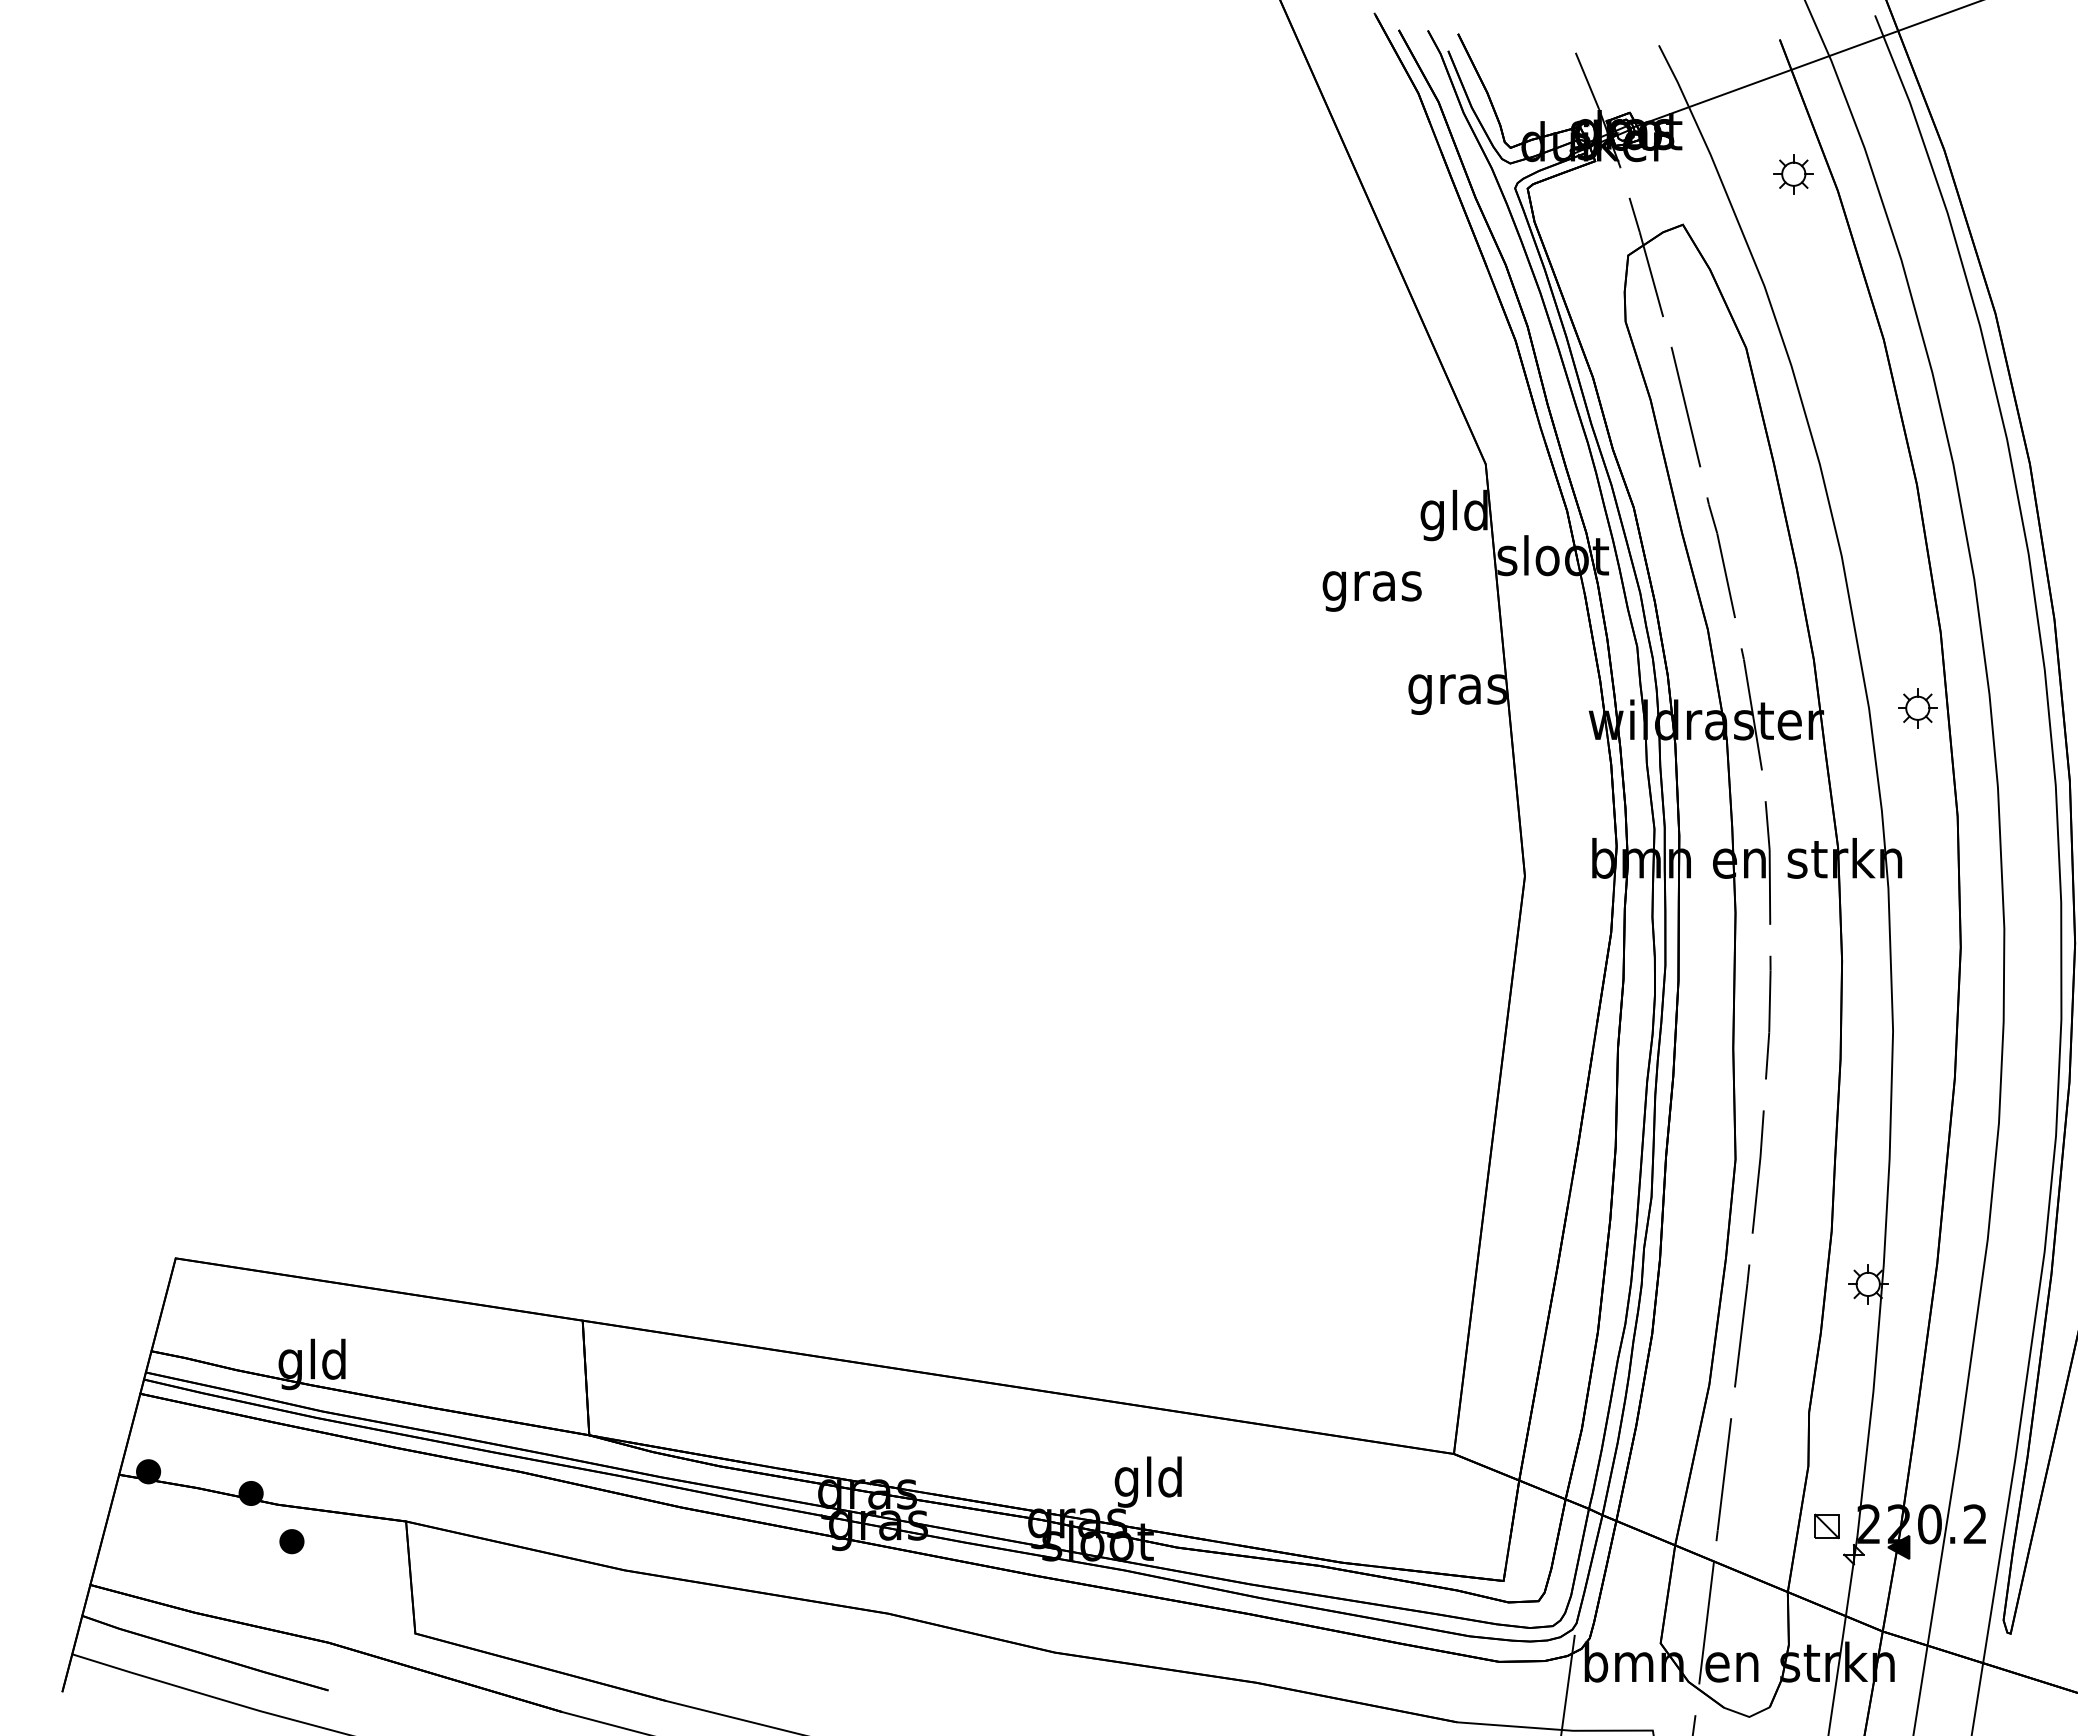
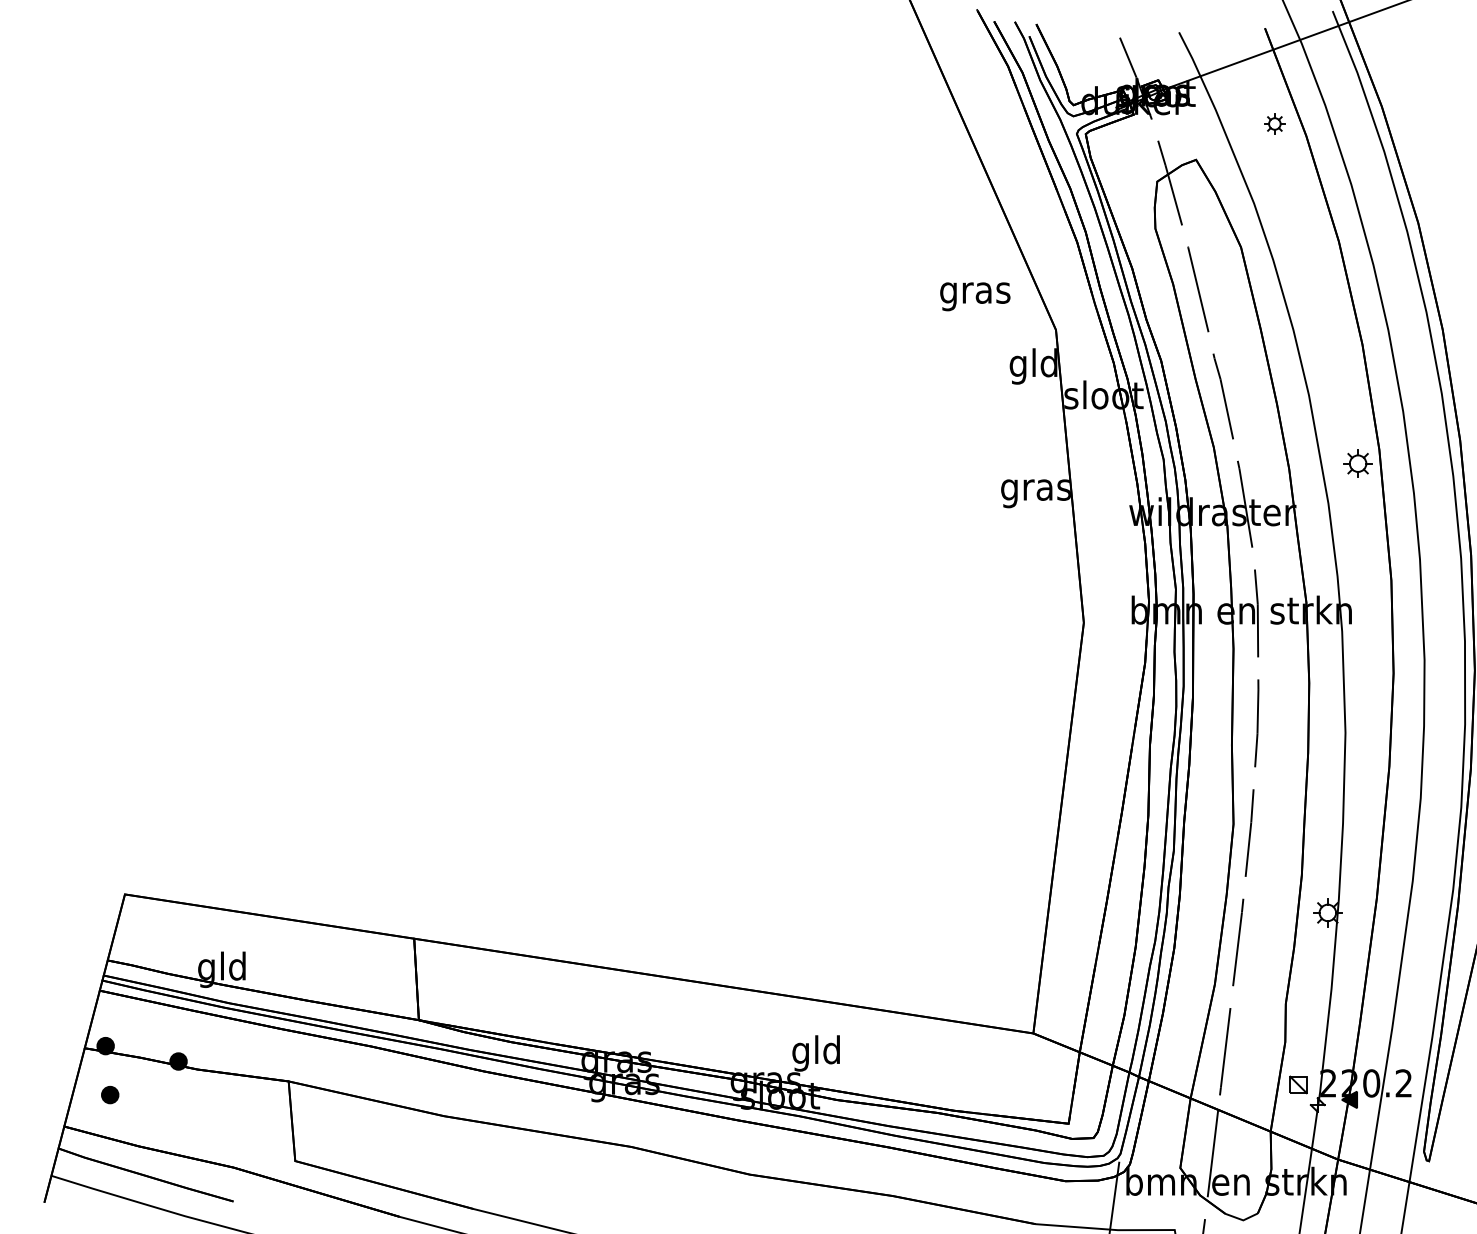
part: (1793, 174) -> (1274, 124), size x0.7
text: (1371, 591) -> (974, 296), moved
part: (1917, 708) -> (1357, 463), moved
part: (291, 1541) -> (109, 1094), moved

